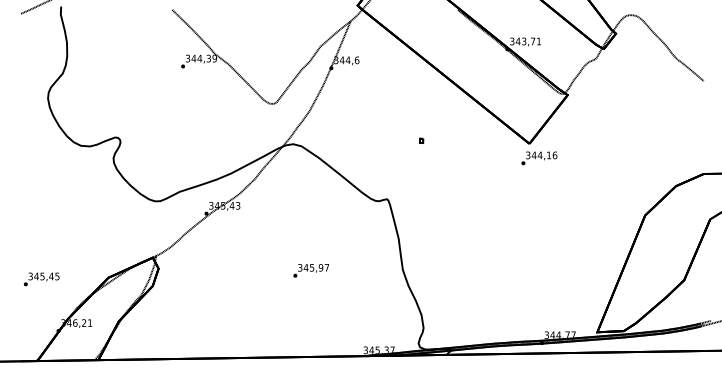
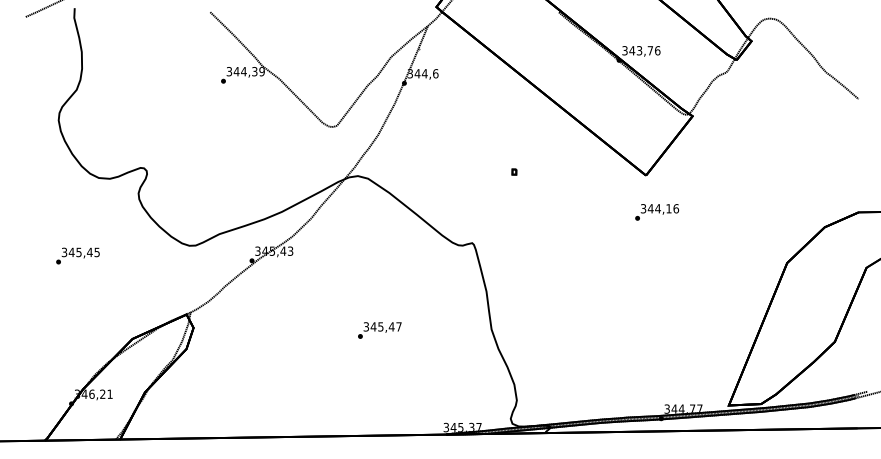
text: (538, 41) -> (657, 50), 343,71 -> 343,76
text: (539, 158) -> (657, 212), moved
text: (320, 267) -> (391, 326), 345,97 -> 345,47
text: (41, 278) -> (77, 255), moved

